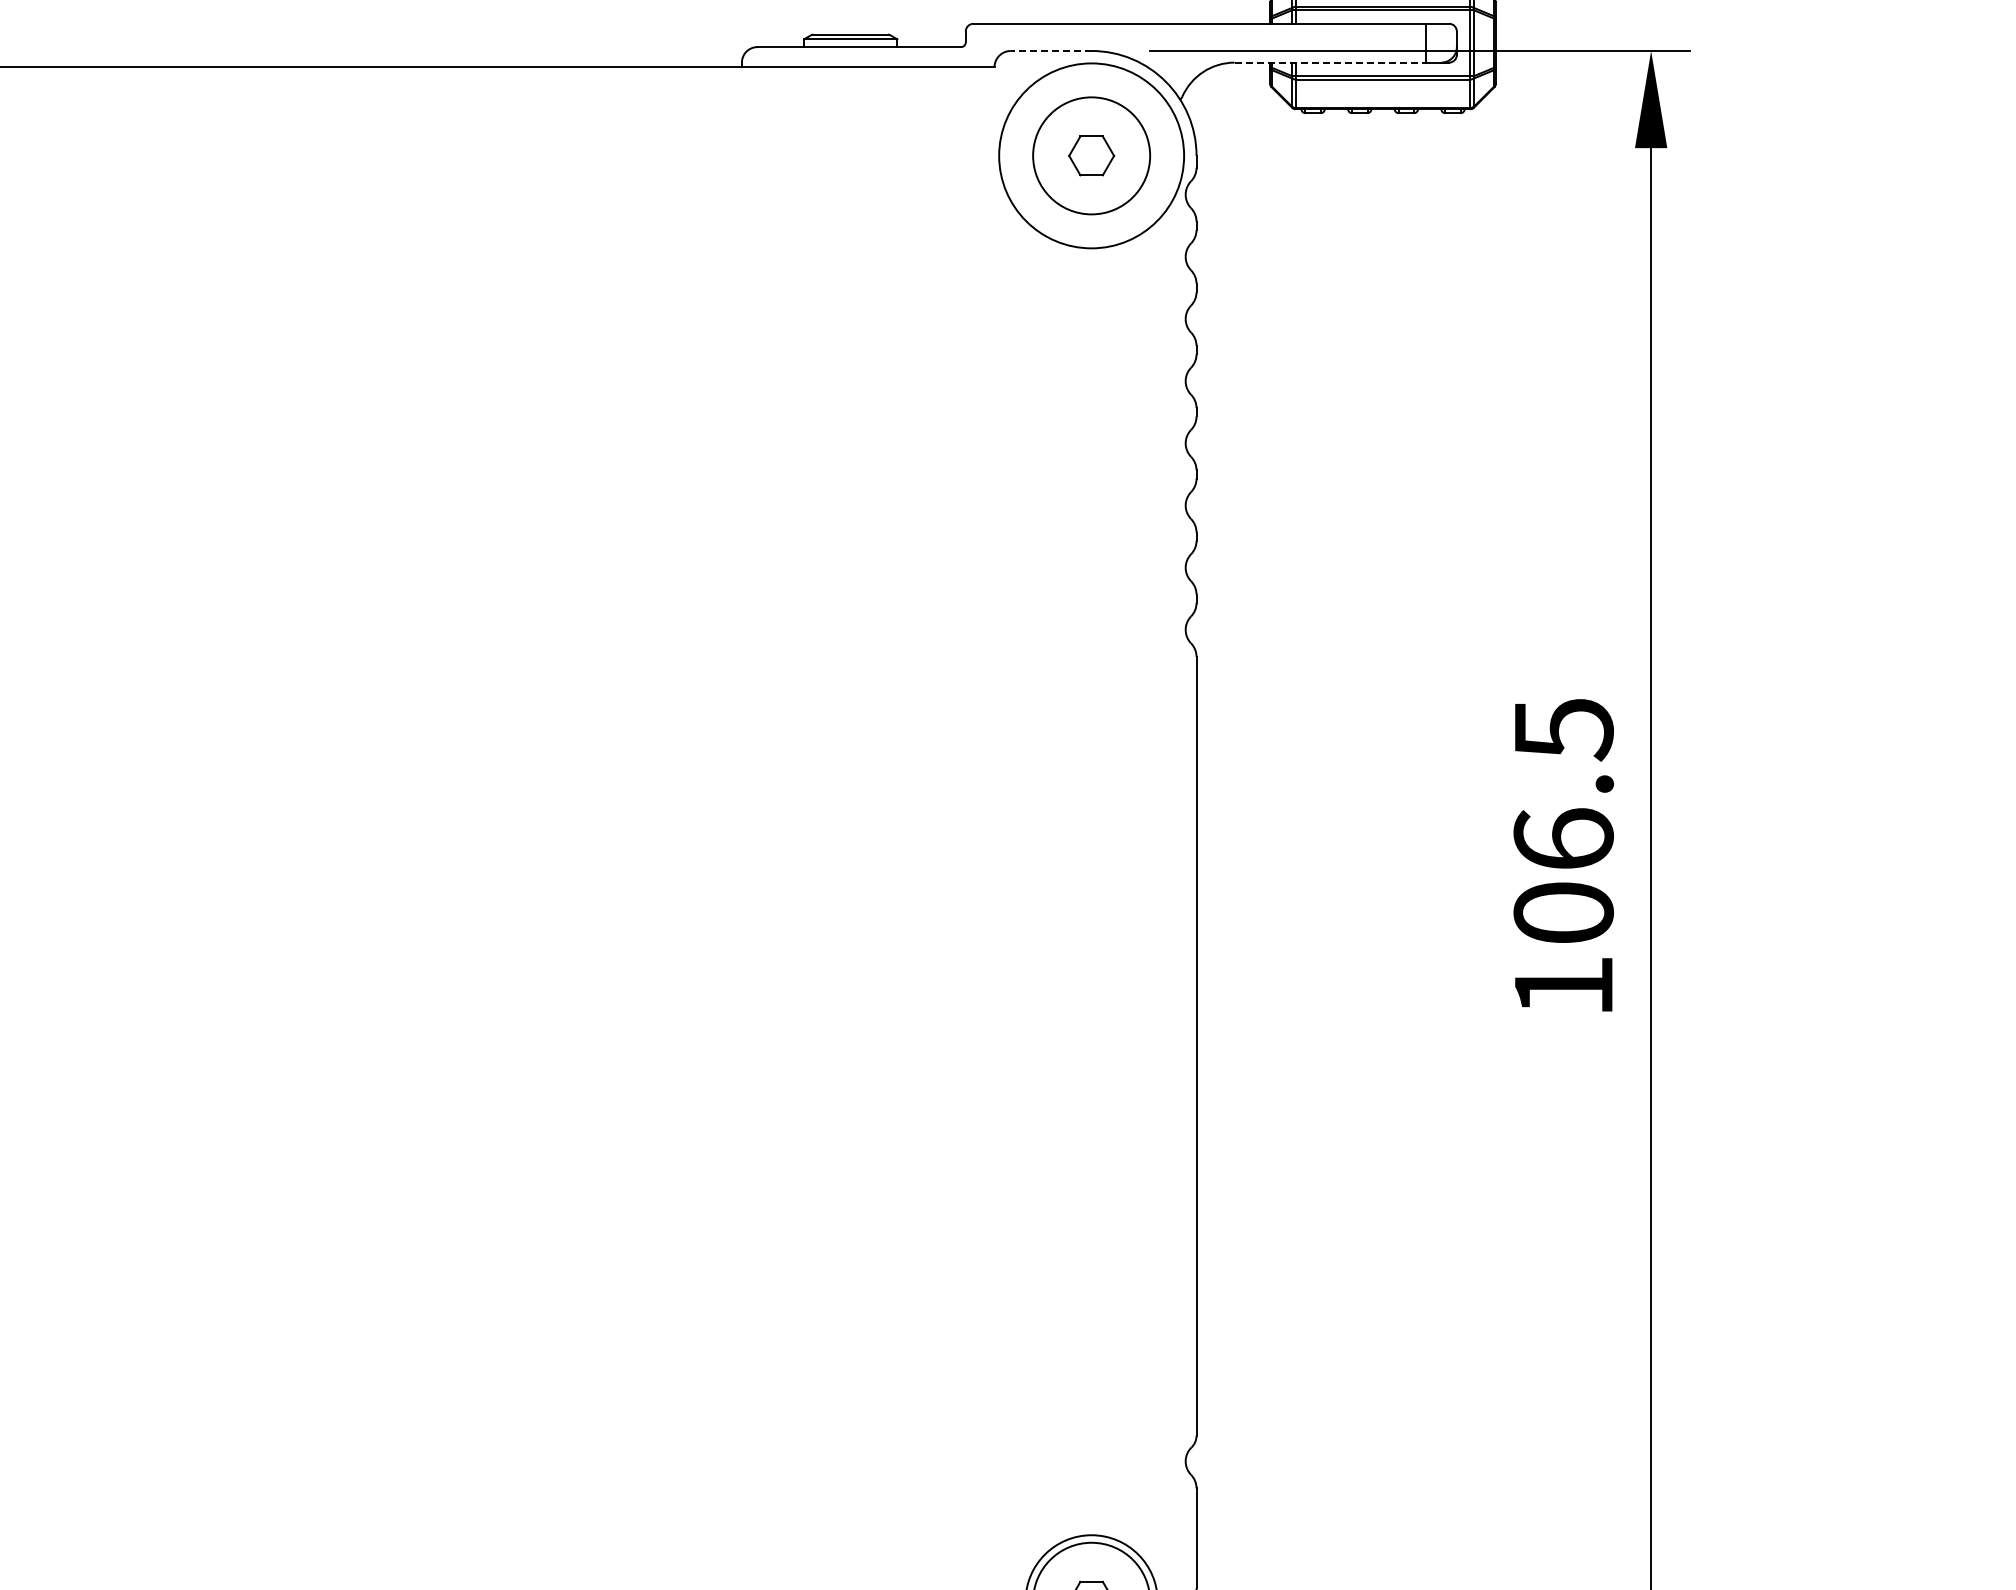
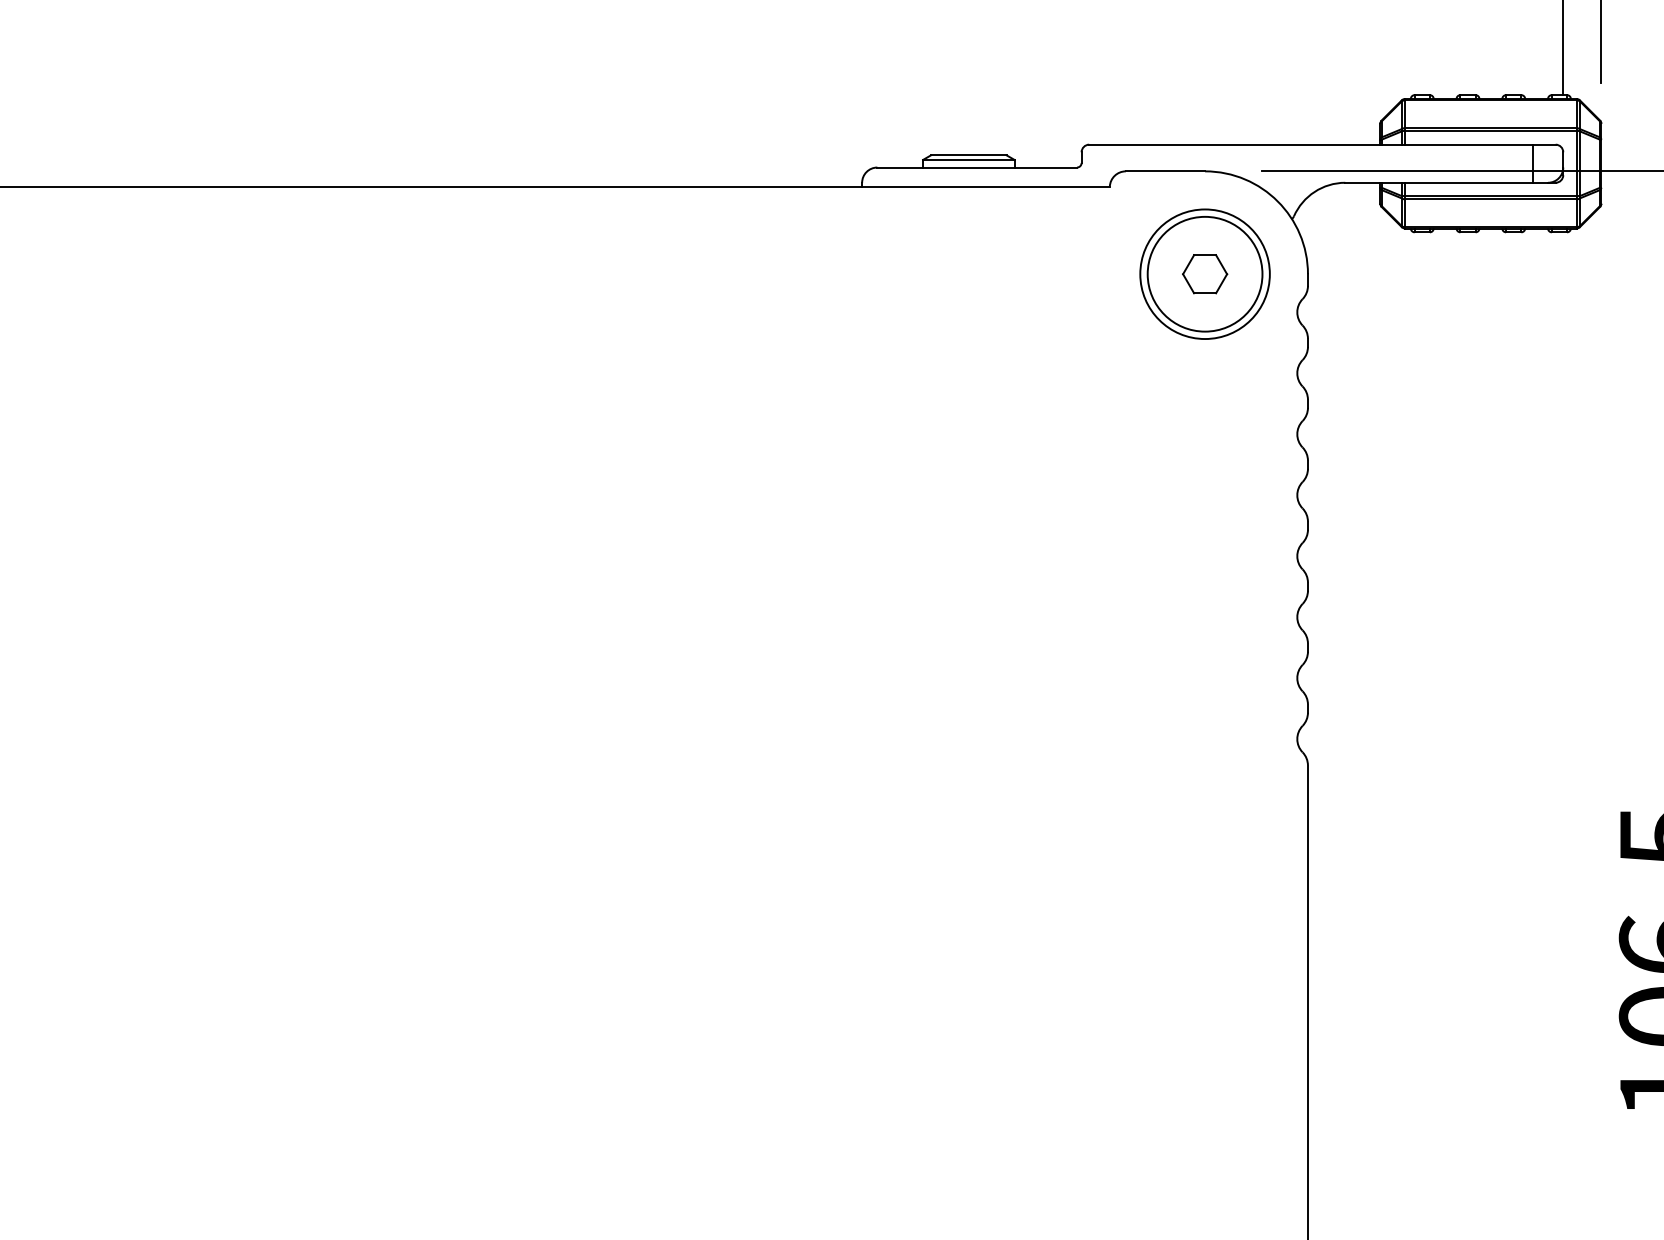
line: (1050, 50) -> (1164, 170), dashed -> solid
line: (1330, 62) -> (1439, 182), dashed -> solid
circle: (1091, 155) -> (1204, 273), size x0.71

